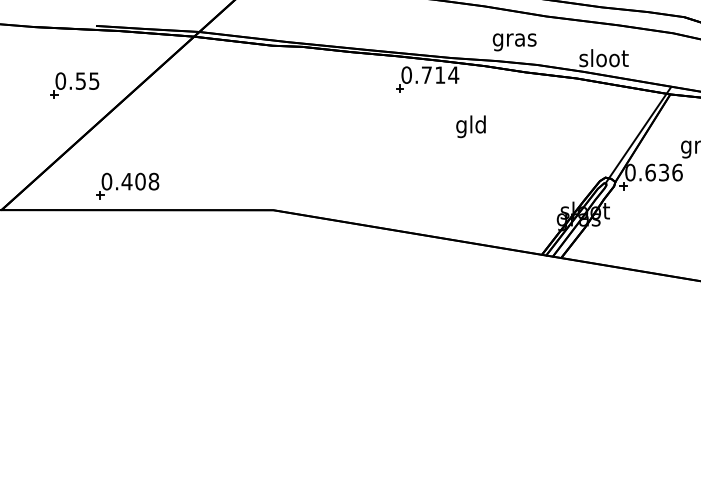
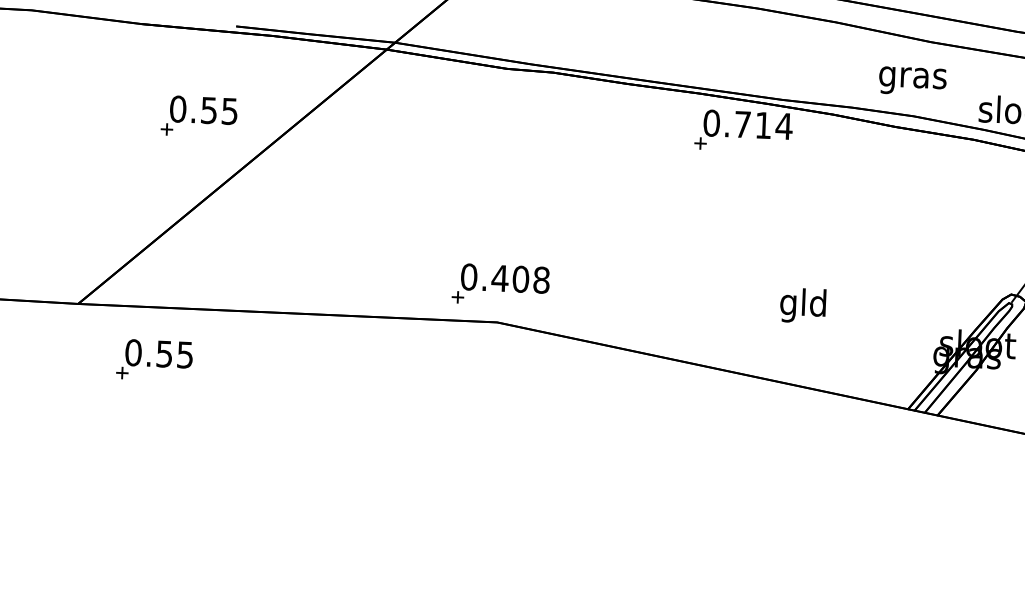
text: (514, 42) -> (912, 81), moved
text: (470, 126) -> (802, 305), moved
part: (127, 185) -> (500, 284), moved
part: (52, 244) -> (154, 360), added

